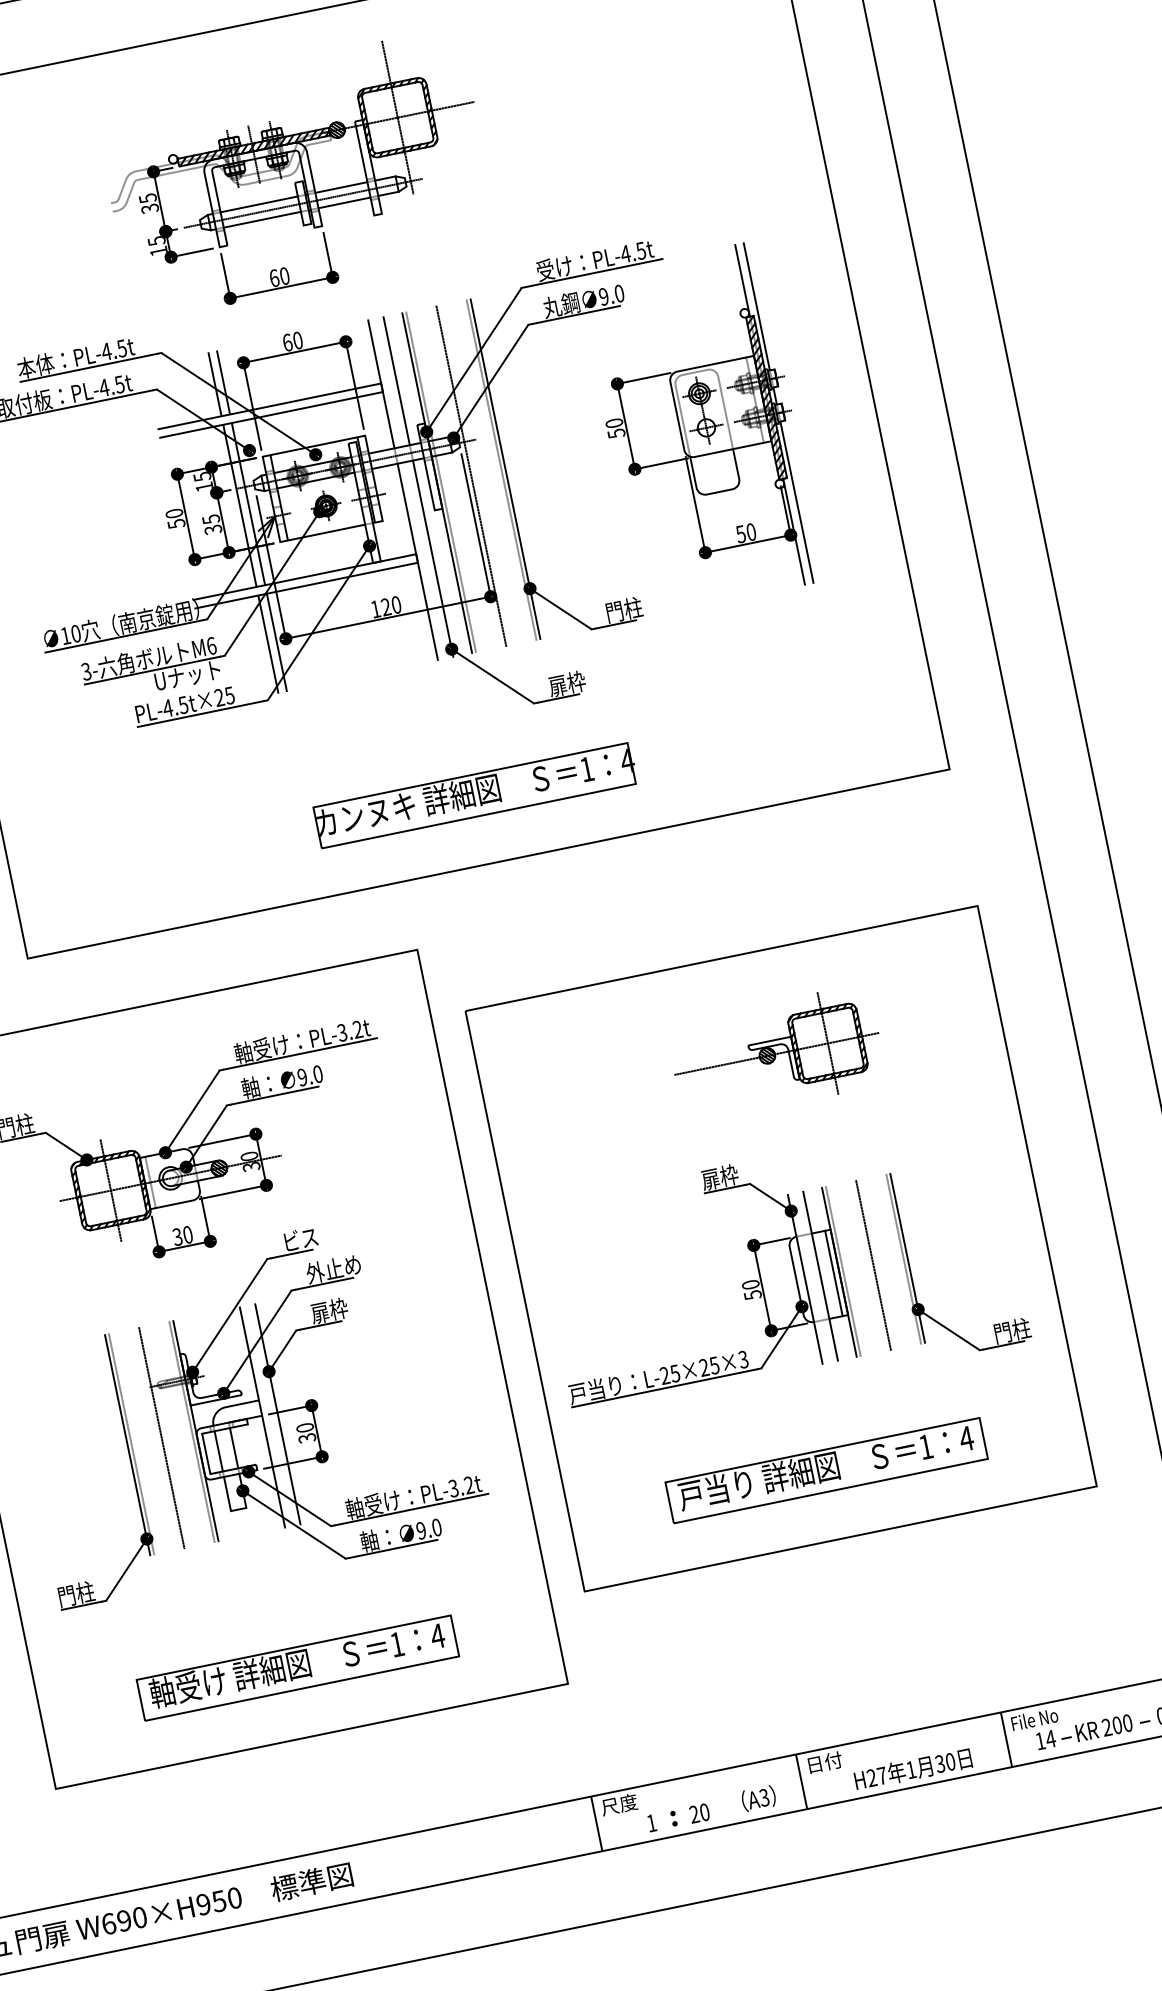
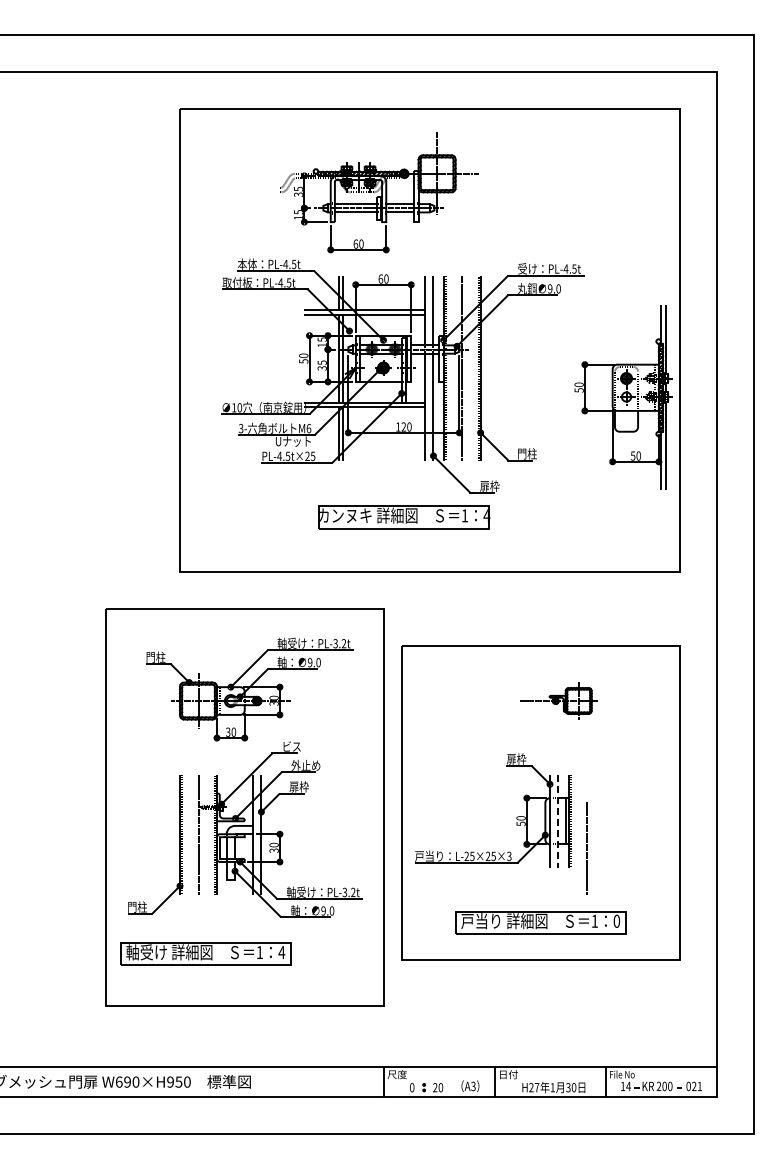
part: (298, 174) -> (379, 192), moved
part: (701, 429) -> (623, 397), moved
part: (476, 795) -> (404, 517), moved
part: (777, 1052) -> (559, 700), size x0.7
line: (872, 1265) -> (586, 848), moved
part: (911, 1267) -> (606, 826), removed
line: (821, 1276) -> (558, 821), solid -> dashed
text: (965, 1437) -> (616, 920), 4 -> 0
part: (297, 1666) -> (205, 953), moved
text: (652, 1822) -> (412, 1087), 1 -> 0

